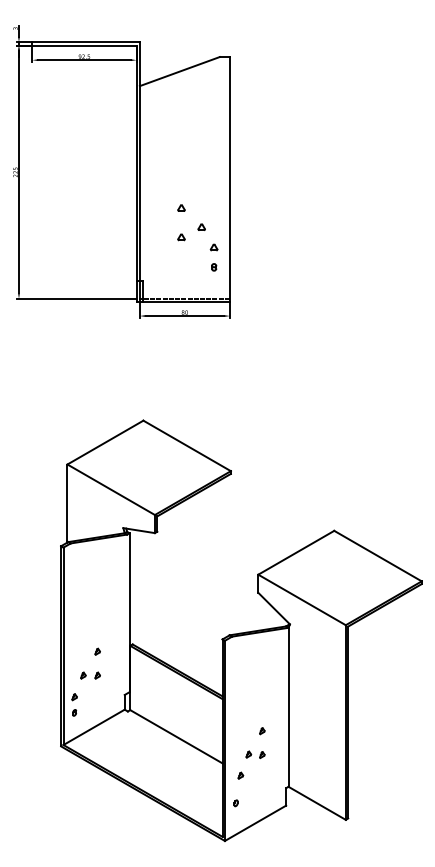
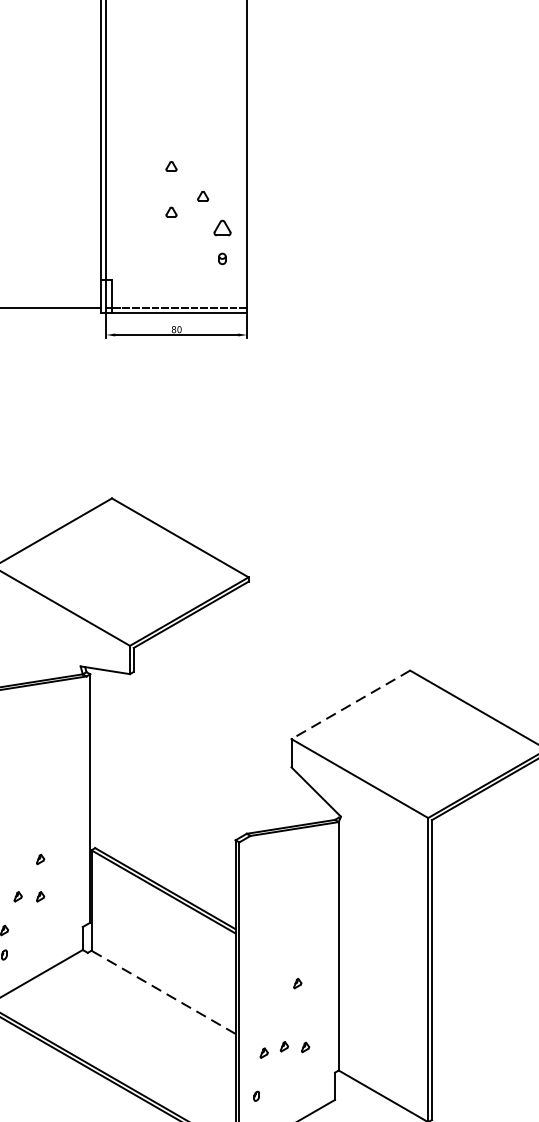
part: (213, 247) -> (221, 227), size x1.6
line: (296, 552) -> (351, 704), solid -> dashed
line: (176, 736) -> (163, 991), solid -> dashed
part: (255, 754) -> (294, 1046), moved

